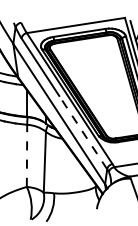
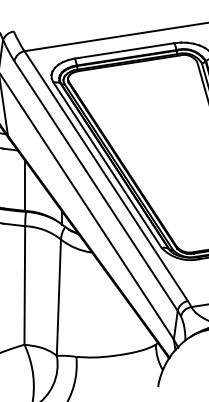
line: (83, 132) -> (132, 240), dashed -> solid
line: (27, 155) -> (25, 284), dashed -> solid

